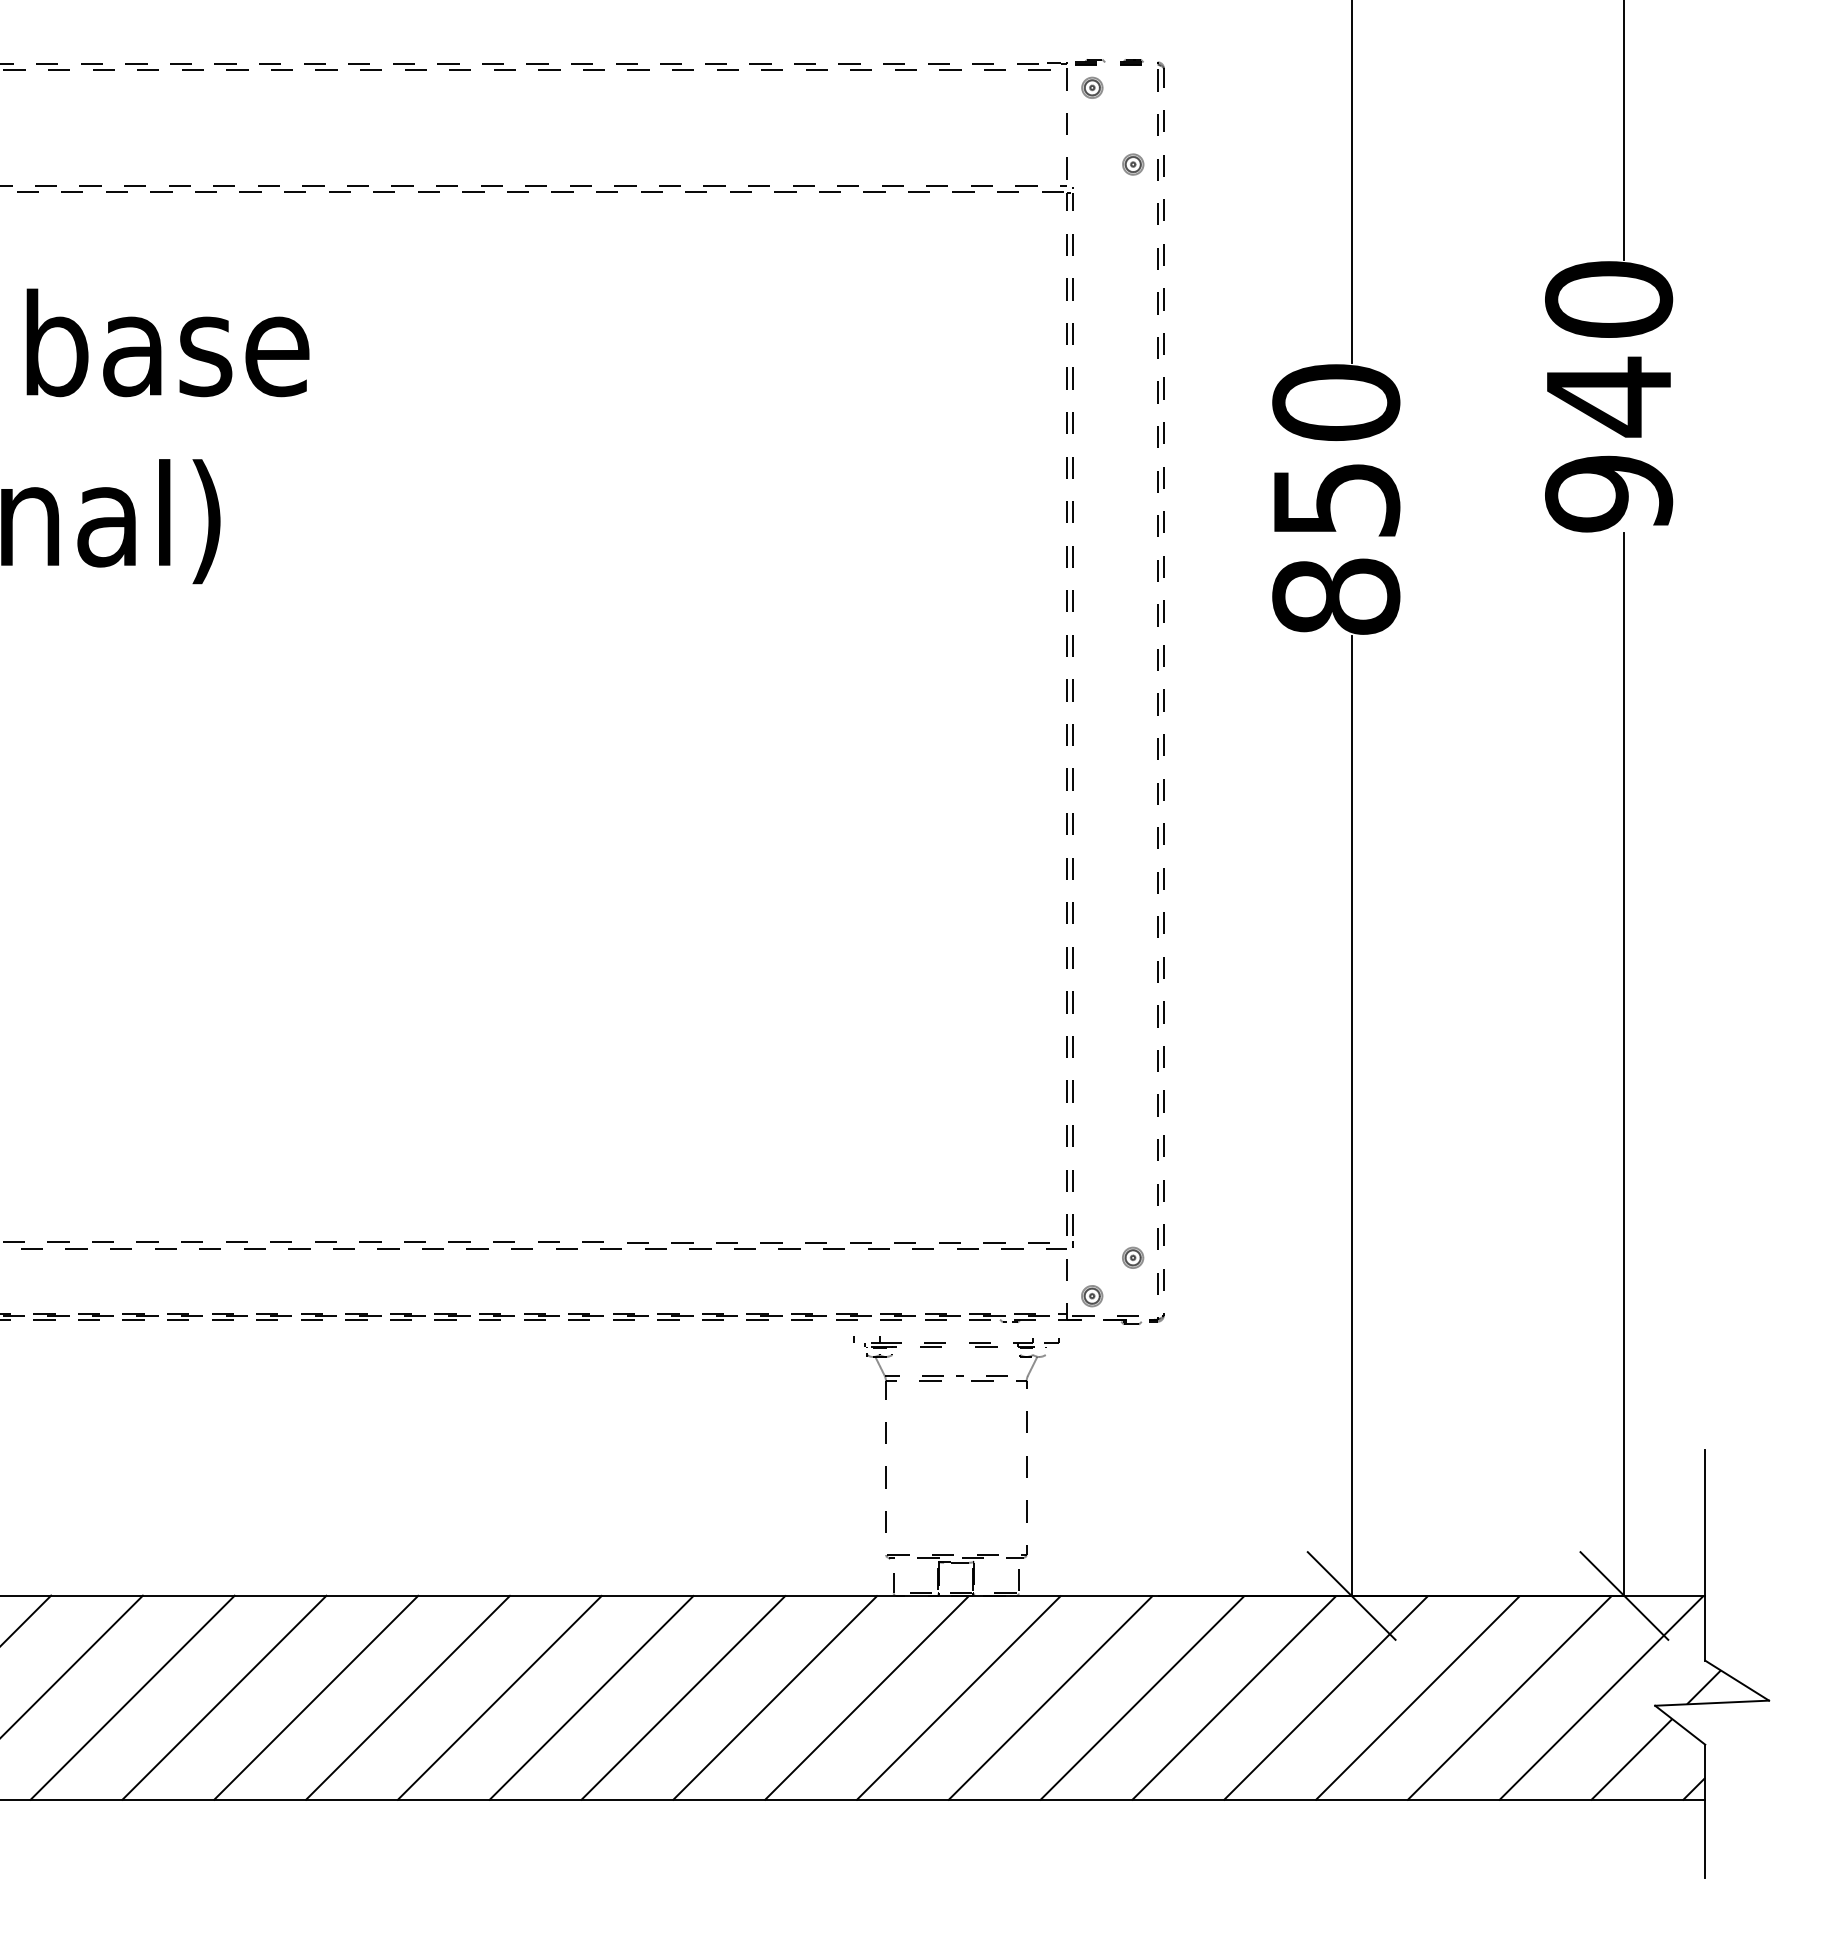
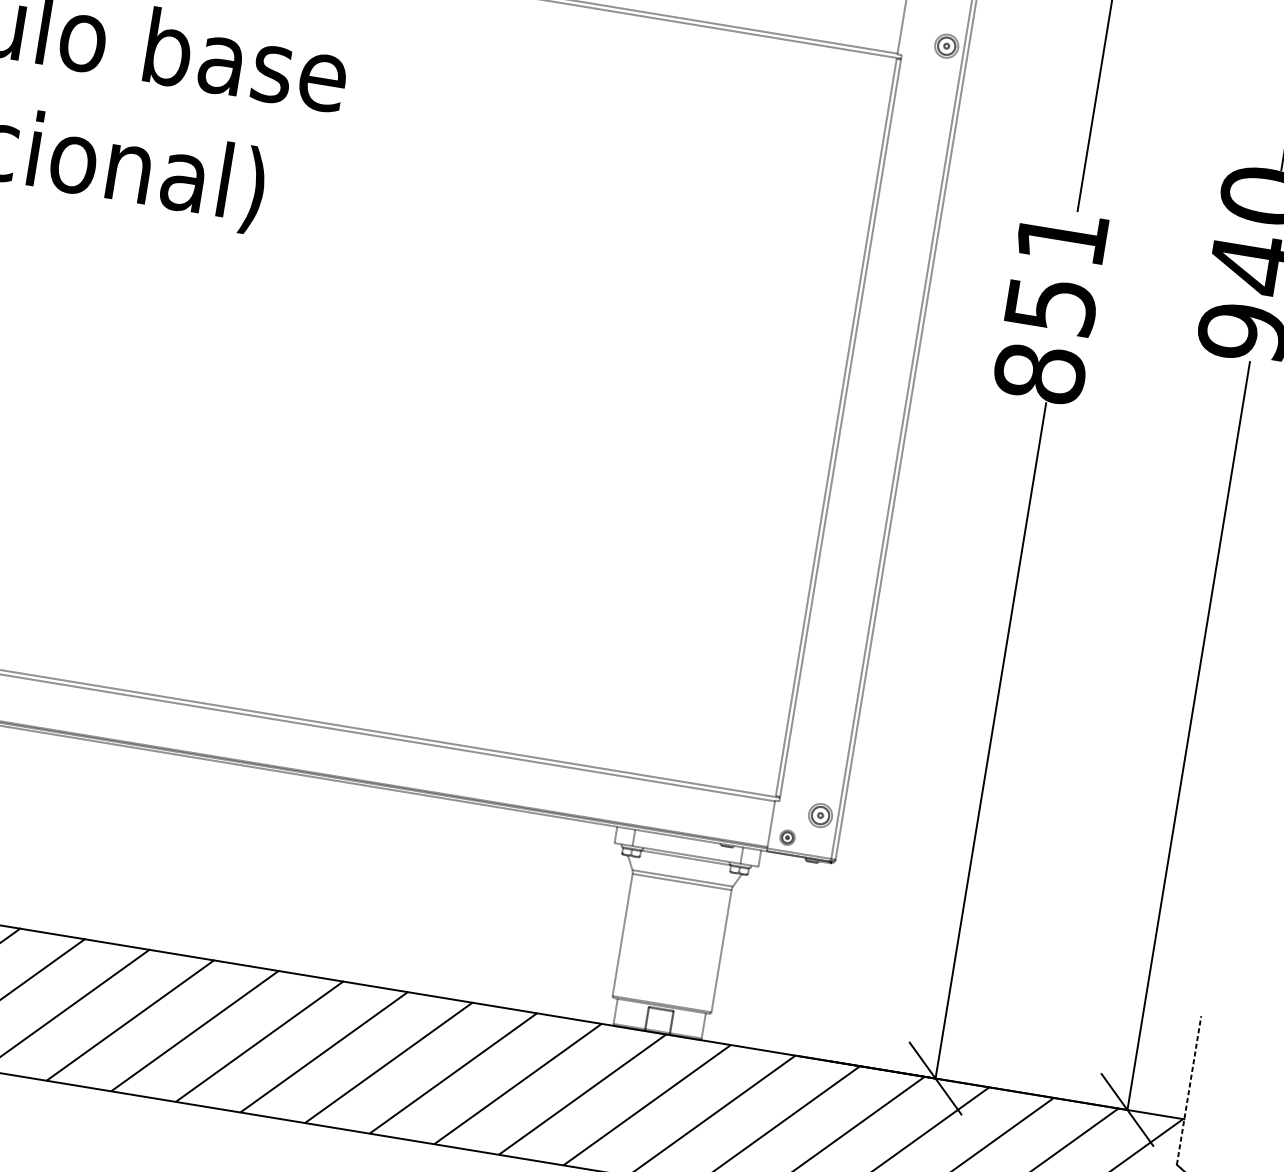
part: (1133, 164) -> (946, 46), size x1.6
text: (1336, 402) -> (1062, 237), 850 -> 851
part: (1133, 1257) -> (821, 815), size x1.6
line: (1705, 1555) -> (1189, 1090), solid -> dashed

